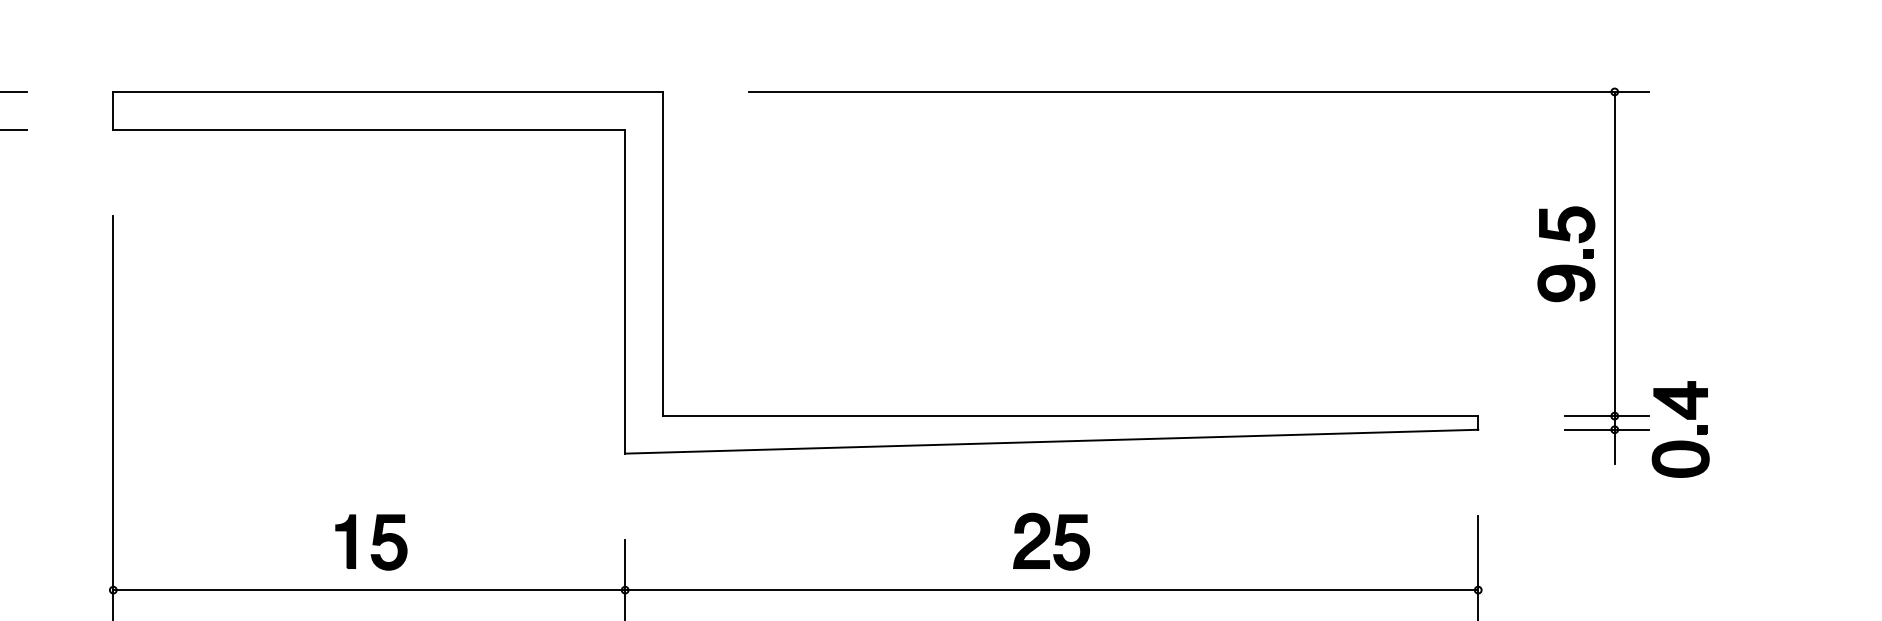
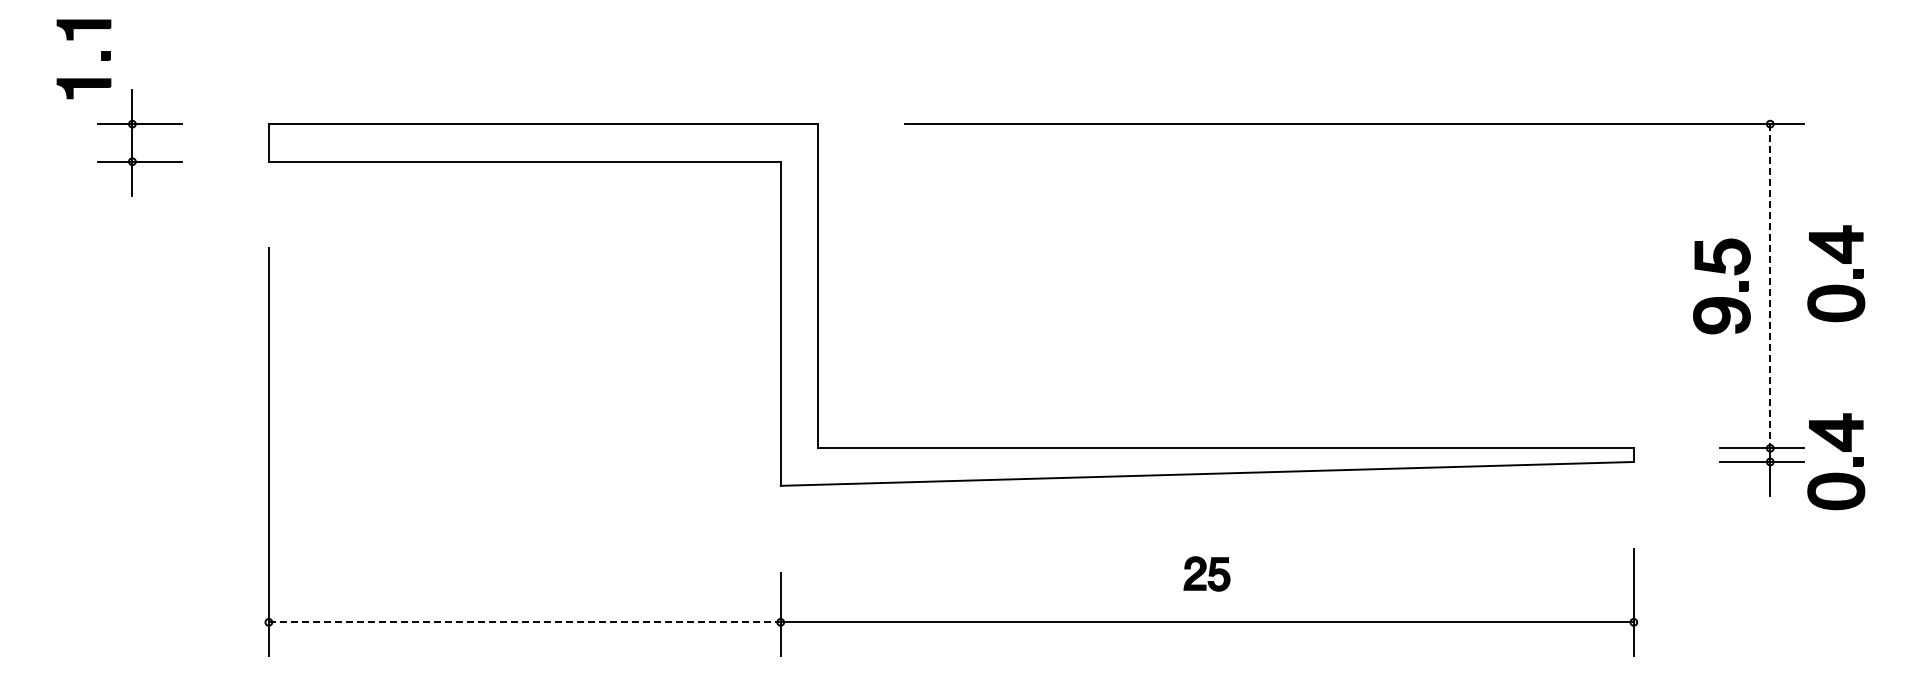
part: (1680, 252) -> (1836, 284), added
line: (1614, 254) -> (1770, 286), solid -> dashed
part: (1050, 541) -> (1206, 573), size x0.6
part: (370, 542) -> (526, 574), removed
line: (368, 590) -> (524, 622), solid -> dashed

